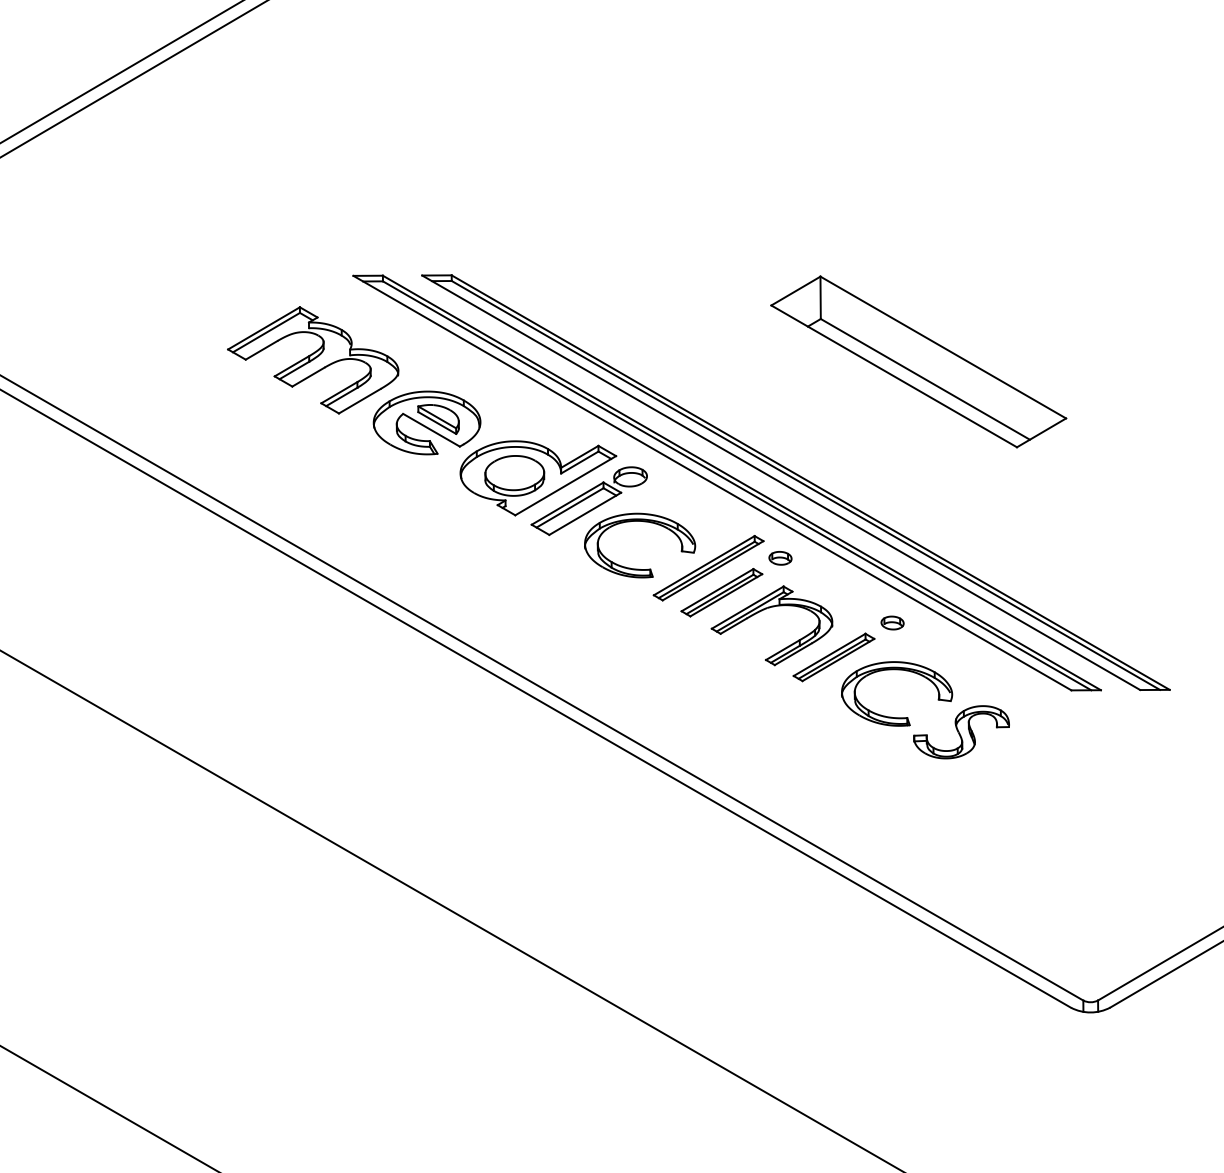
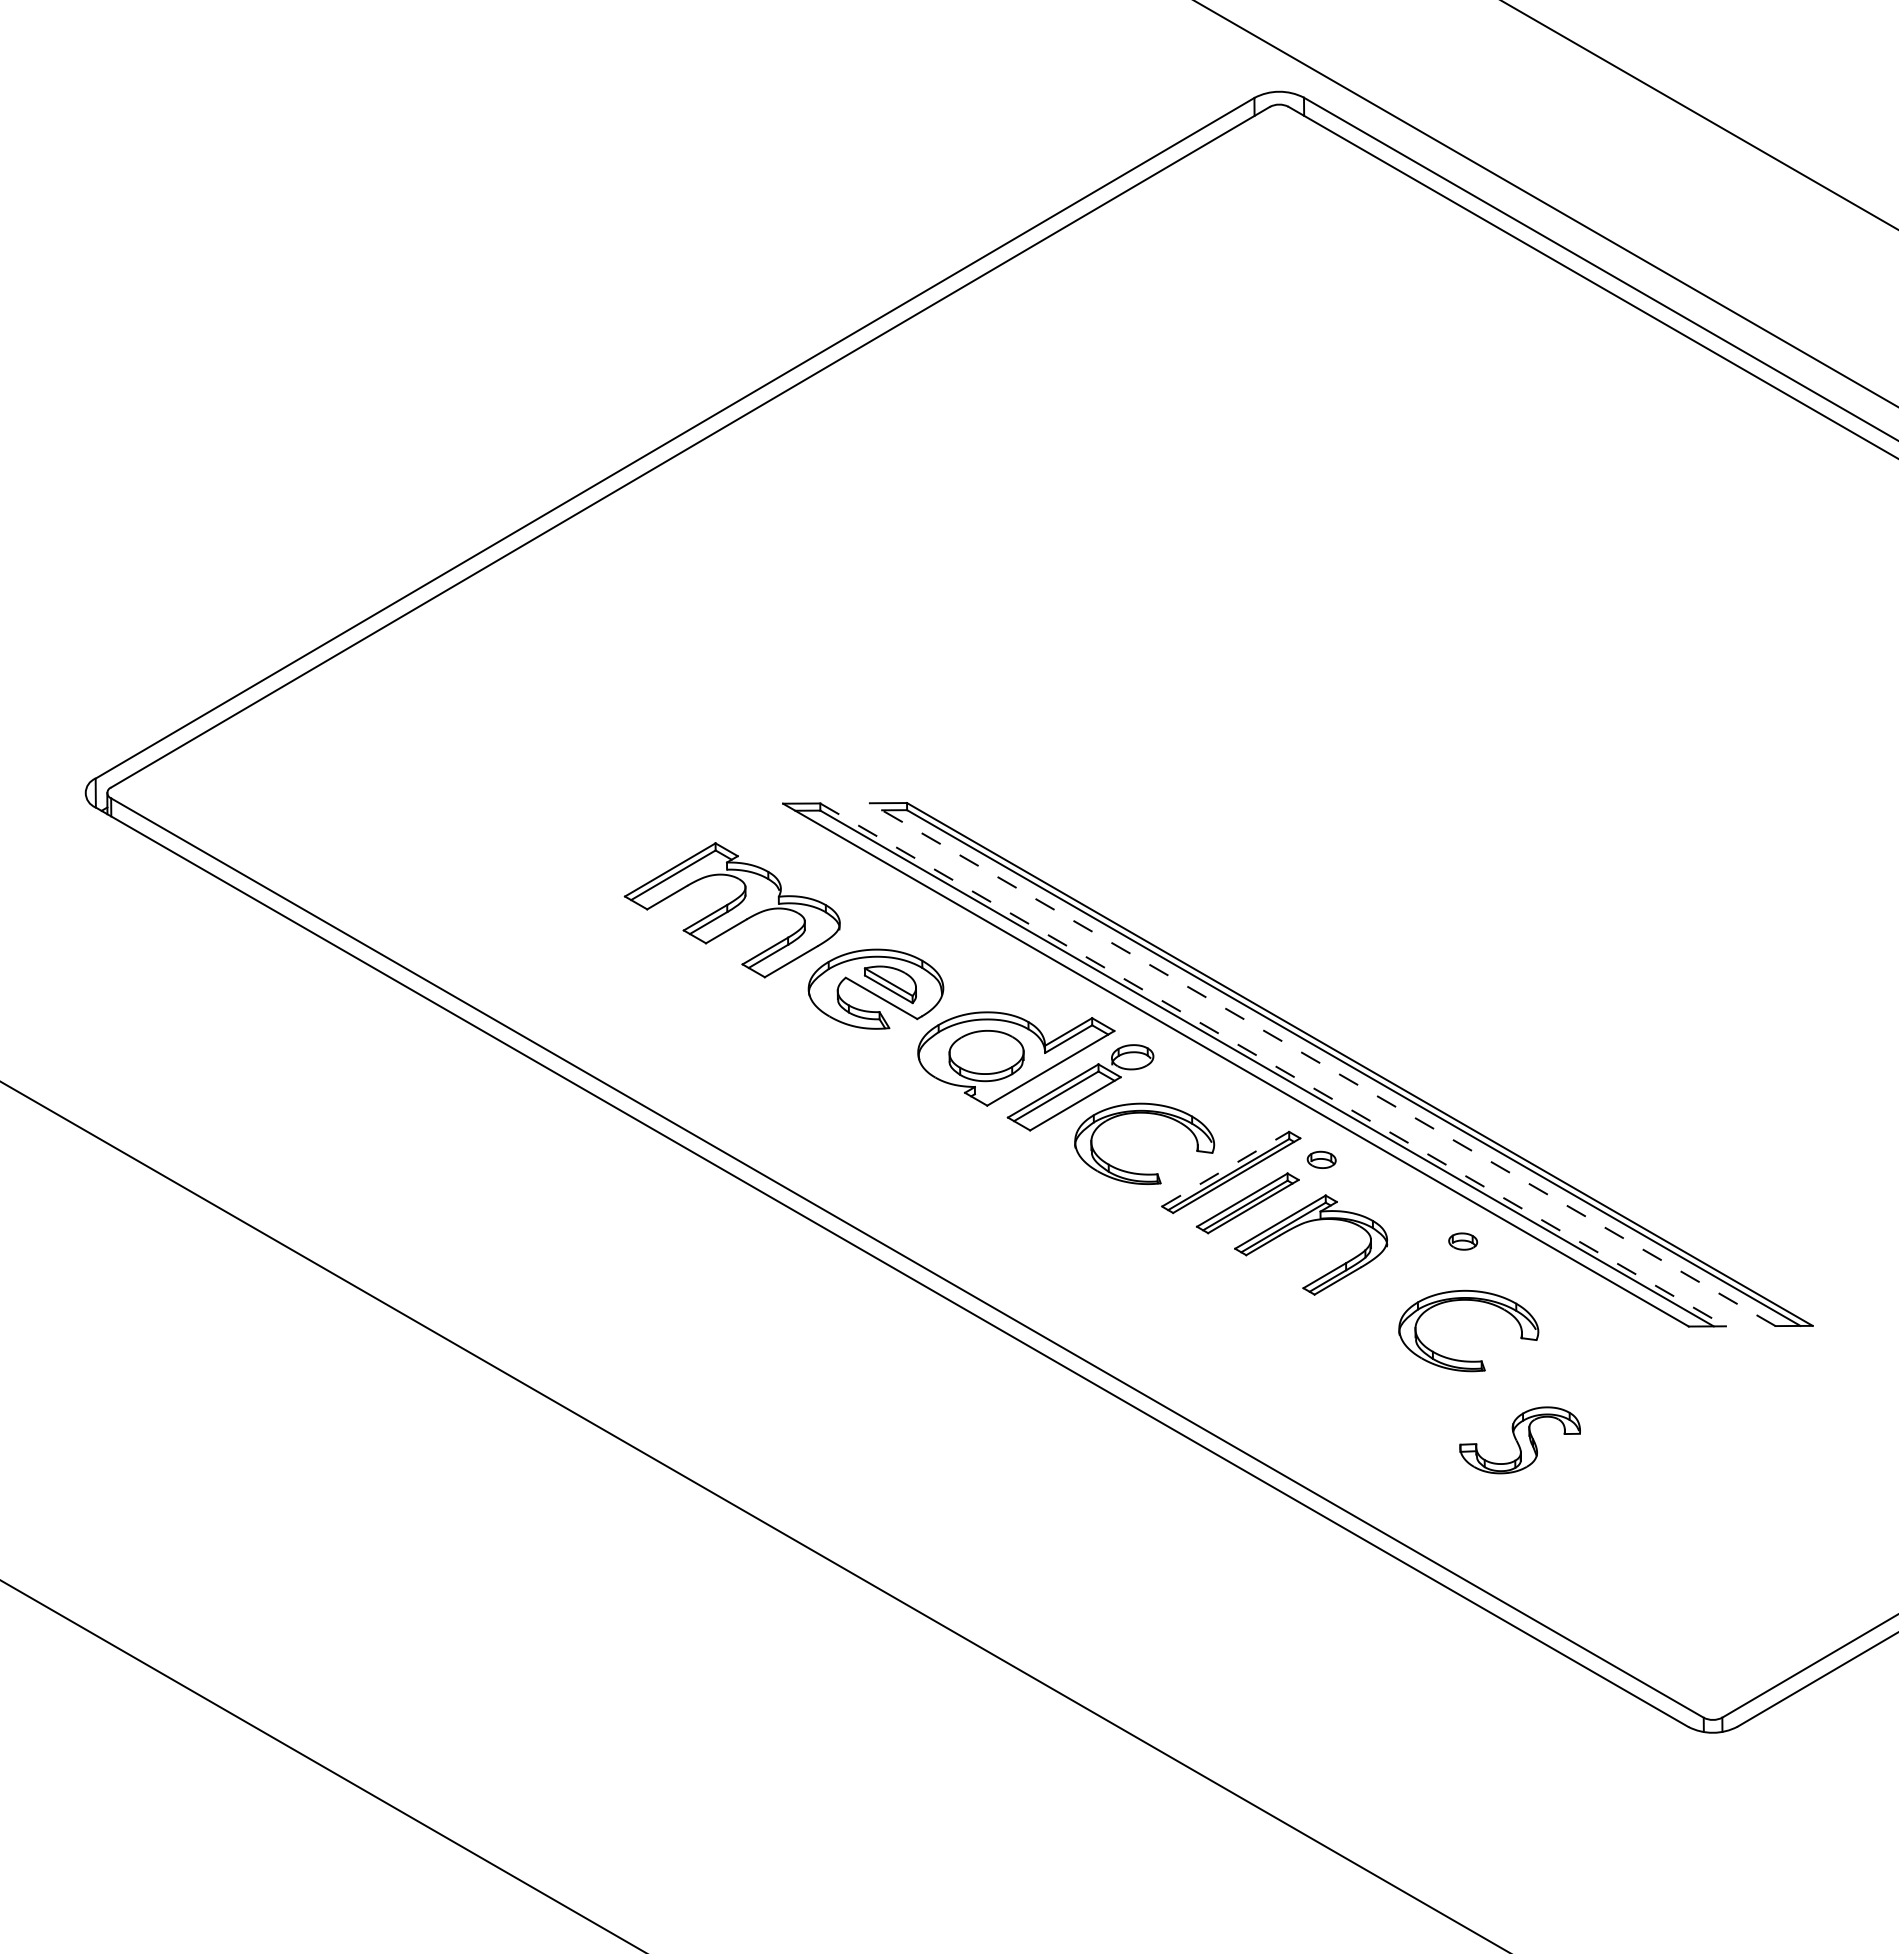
part: (919, 361) -> (1496, 911), removed
line: (742, 482) -> (1273, 1064), solid -> dashed
line: (781, 482) -> (1322, 1064), solid -> dashed
line: (704, 565) -> (1225, 1169), solid -> dashed
part: (834, 657) -> (1389, 1284), removed
part: (961, 732) -> (1519, 1440), moved

